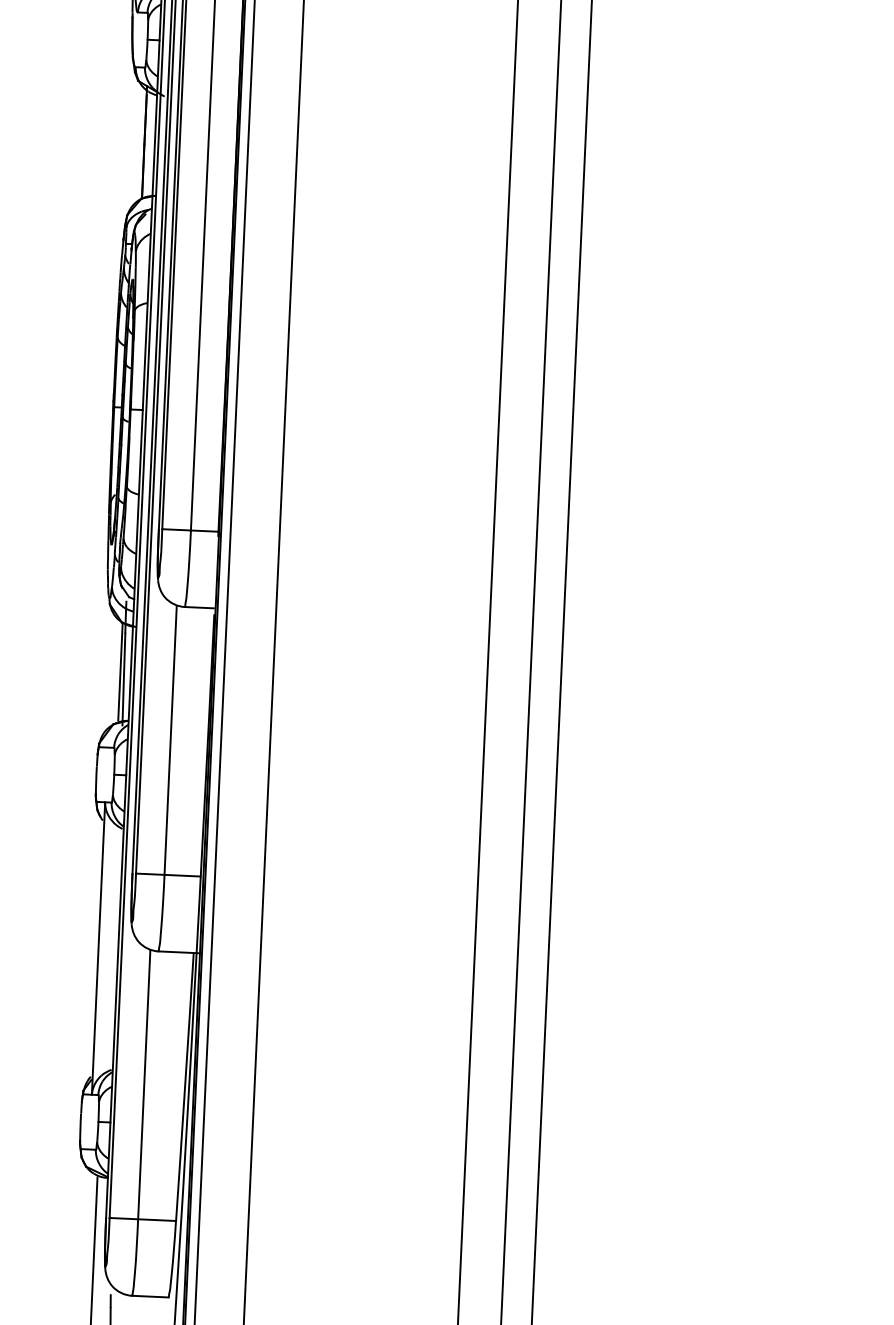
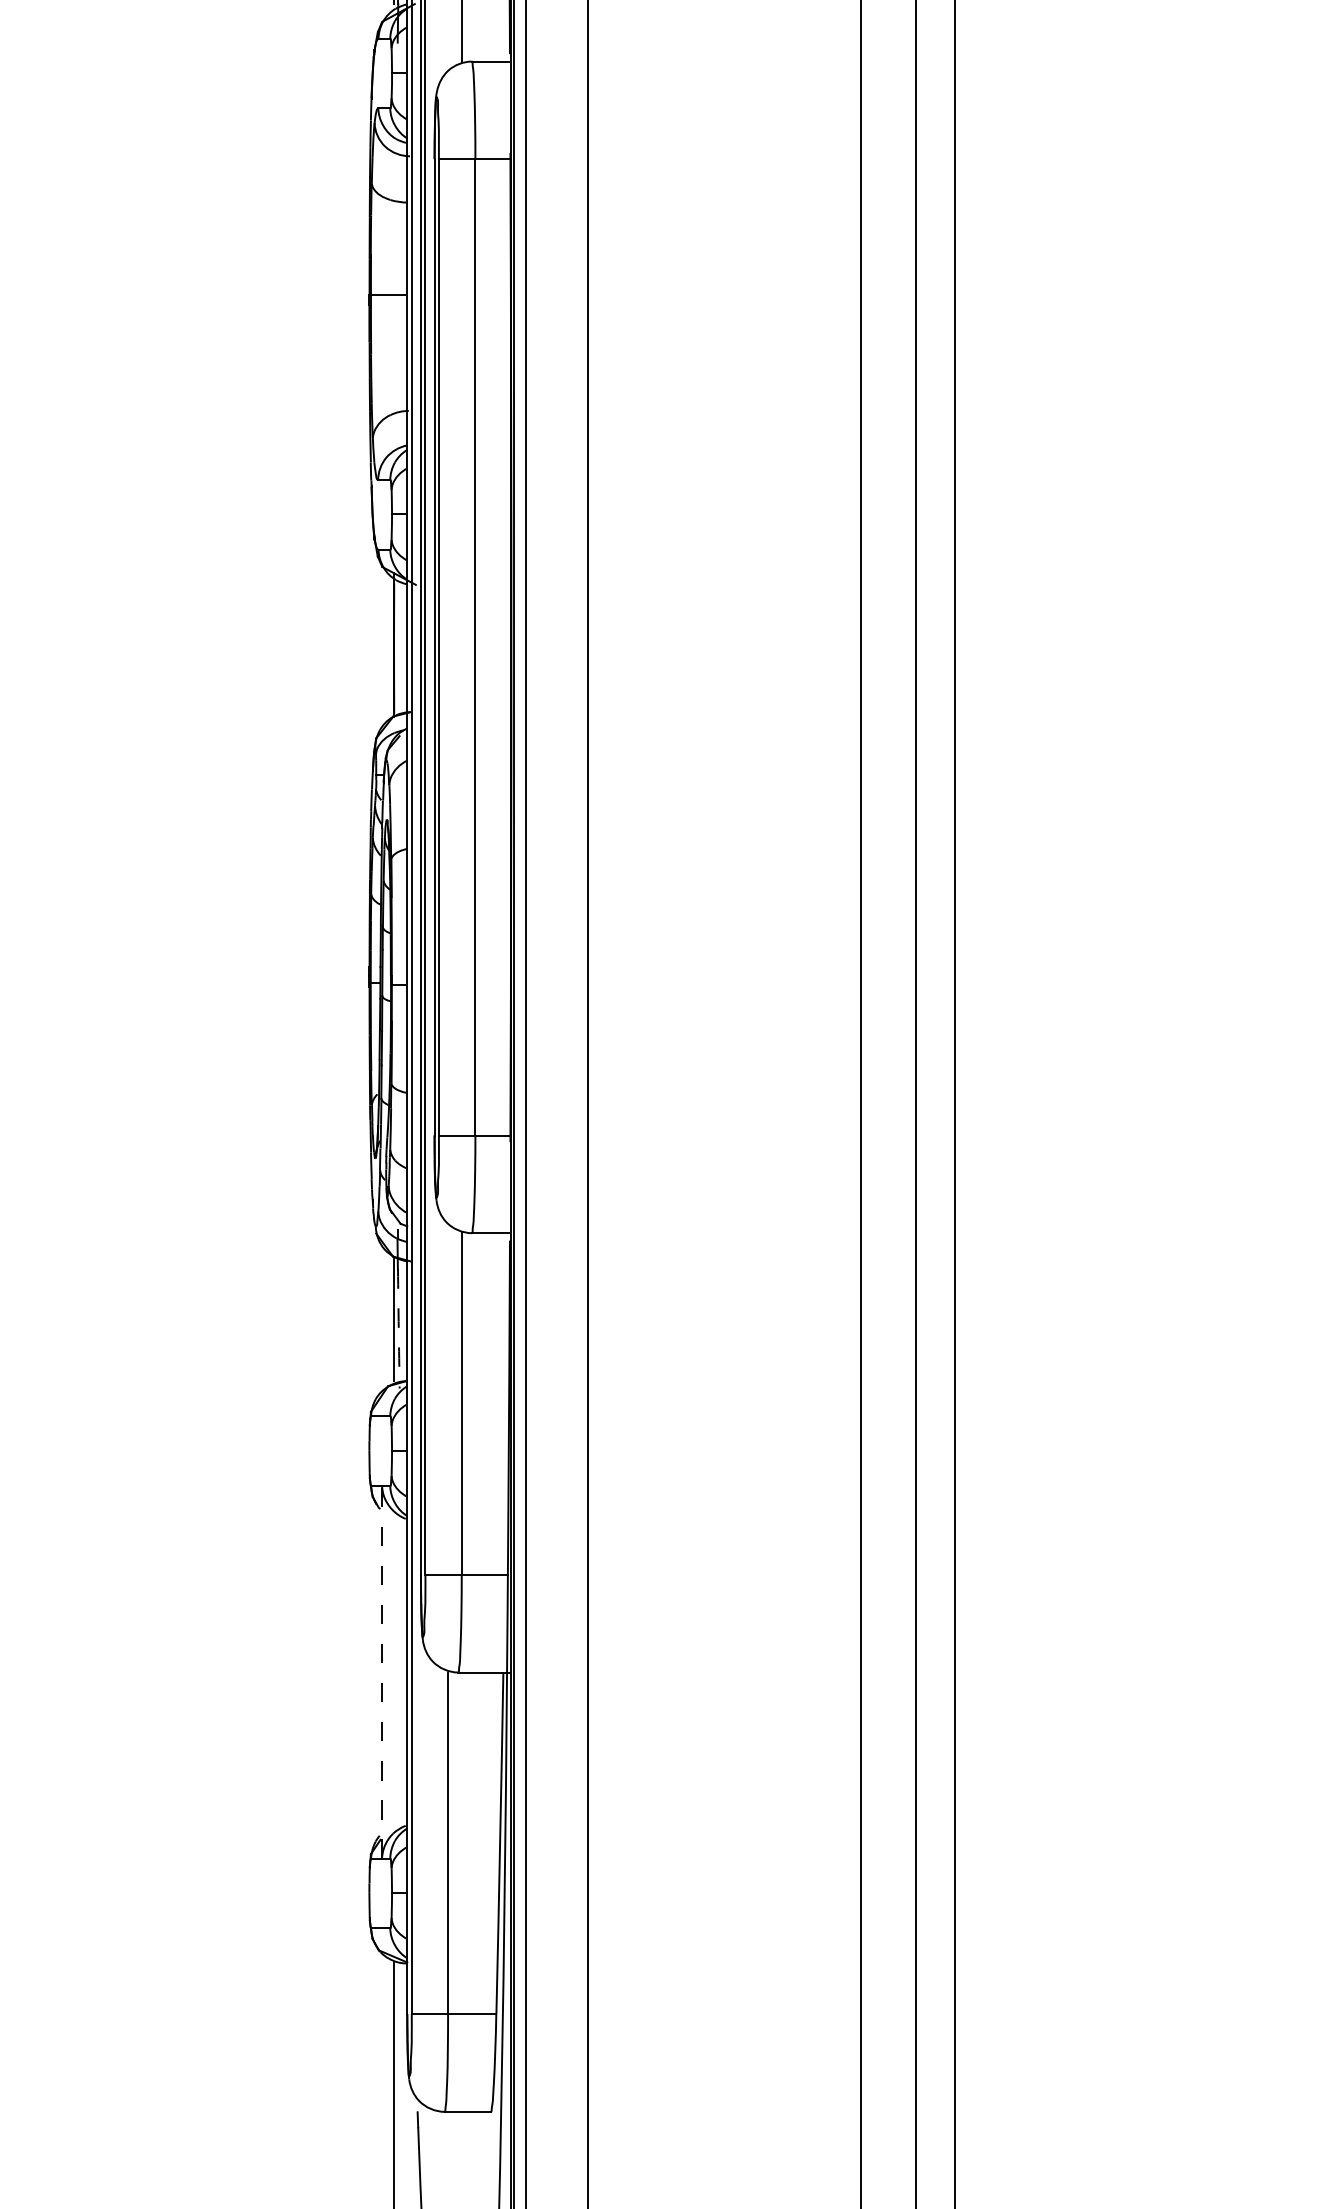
arc: (123, 679) -> (398, 1328), solid -> dashed
line: (98, 947) -> (382, 1671), solid -> dashed

